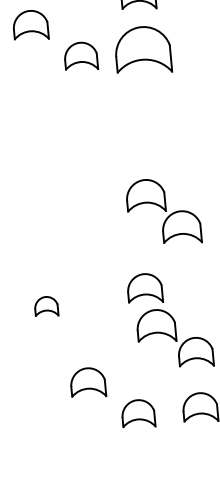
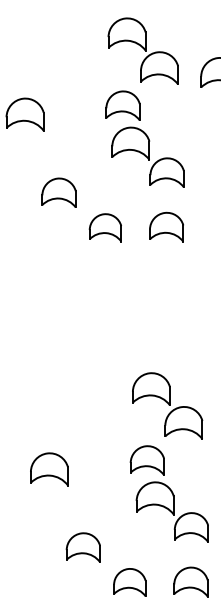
part: (142, 49) -> (166, 226), size x0.62
part: (163, 211) -> (167, 405), moved
part: (46, 306) -> (49, 469), size x1.67

